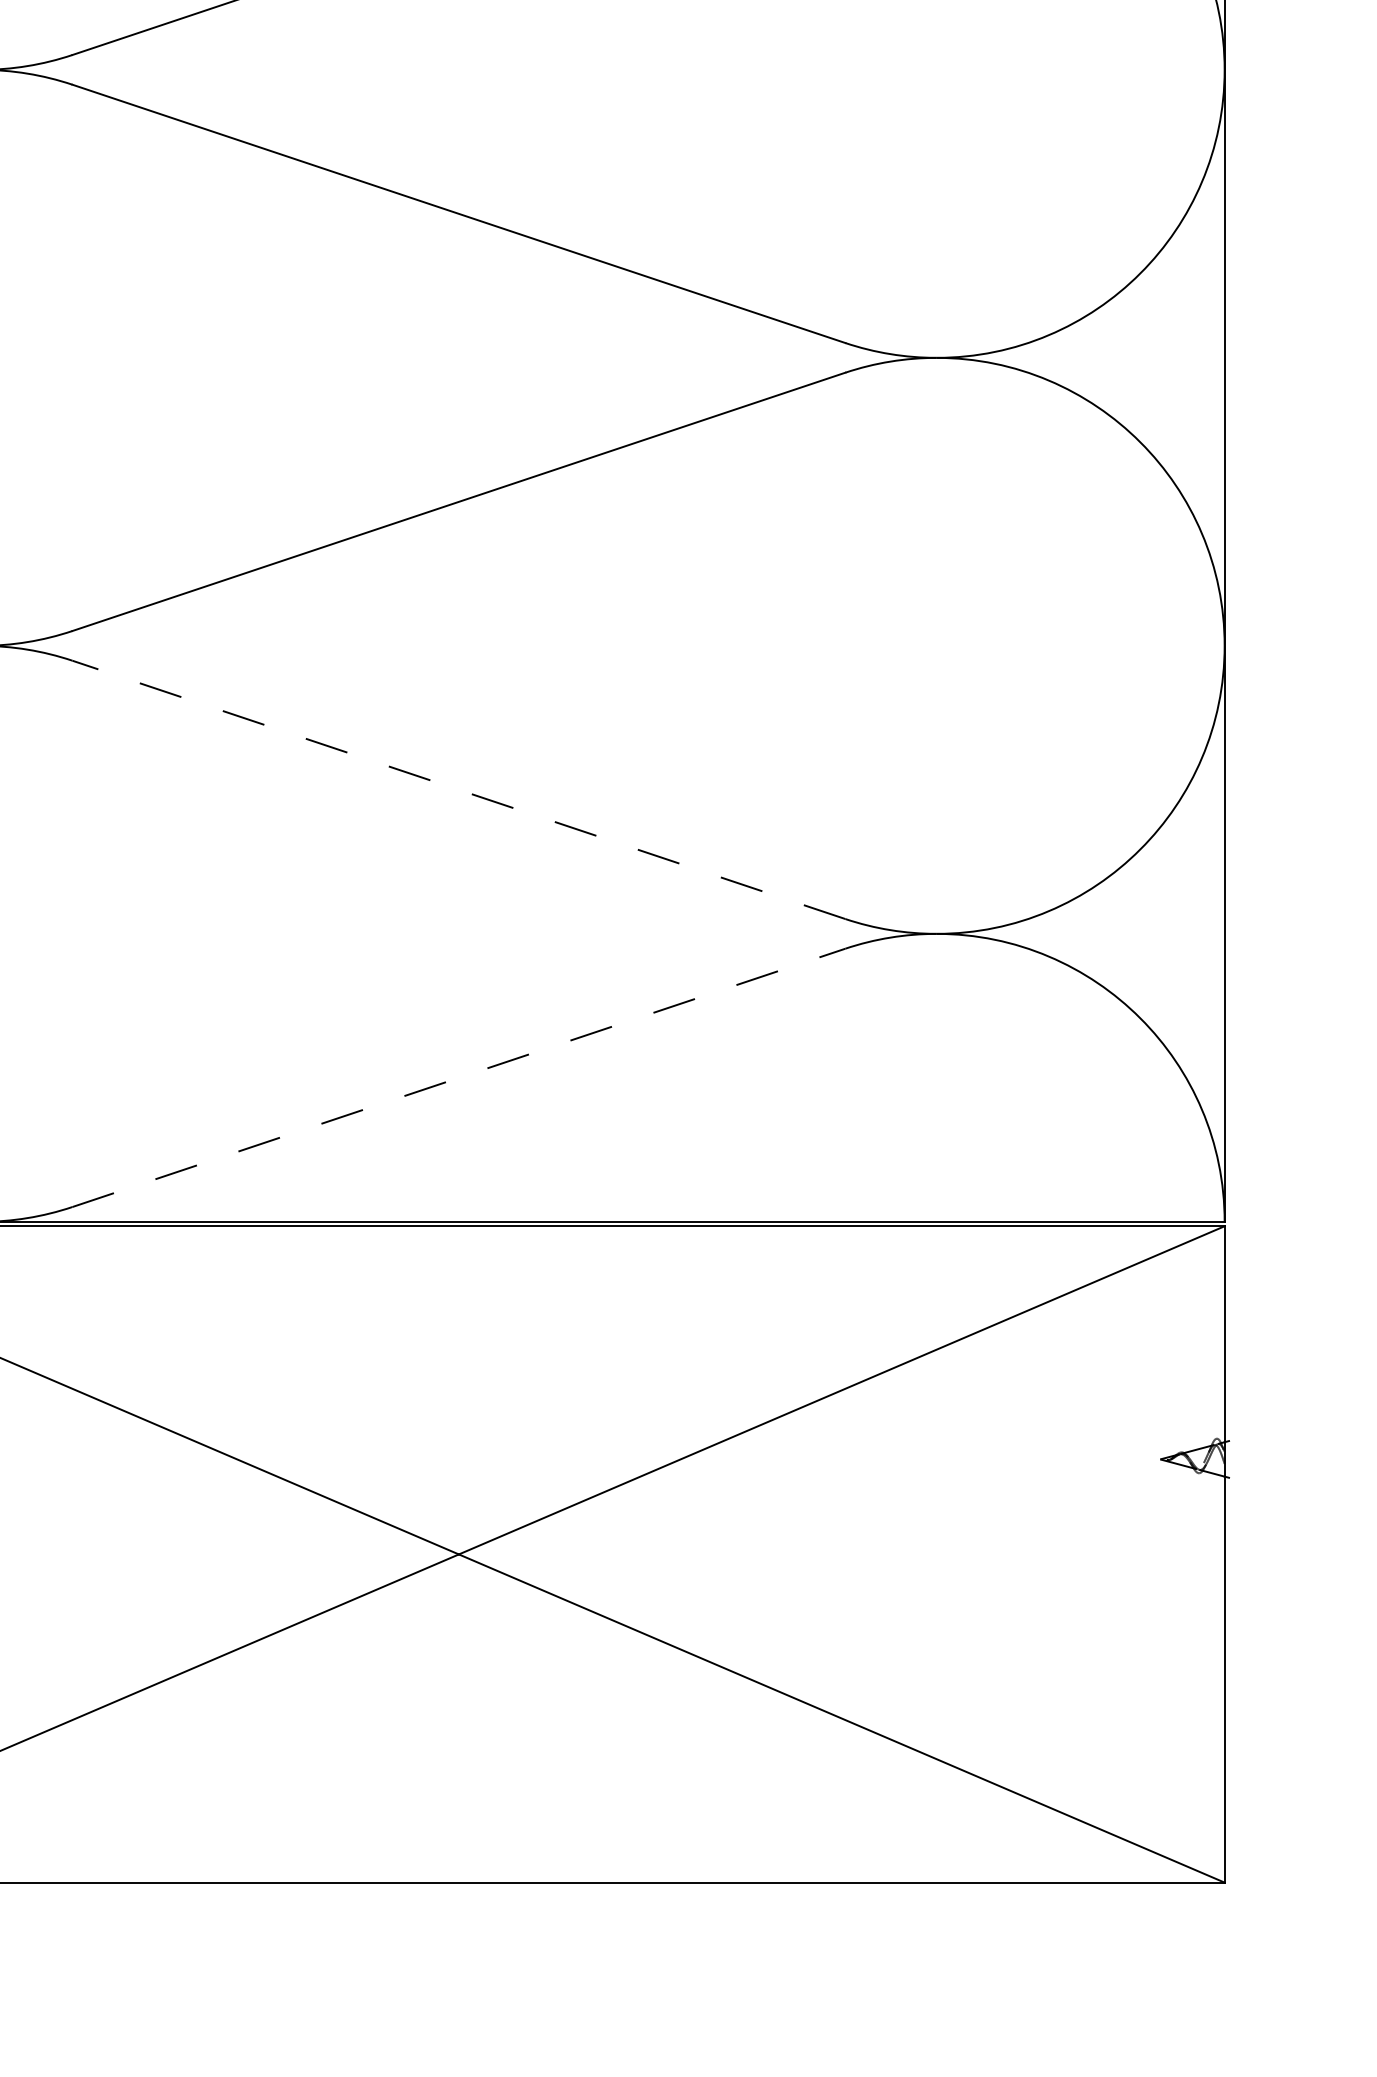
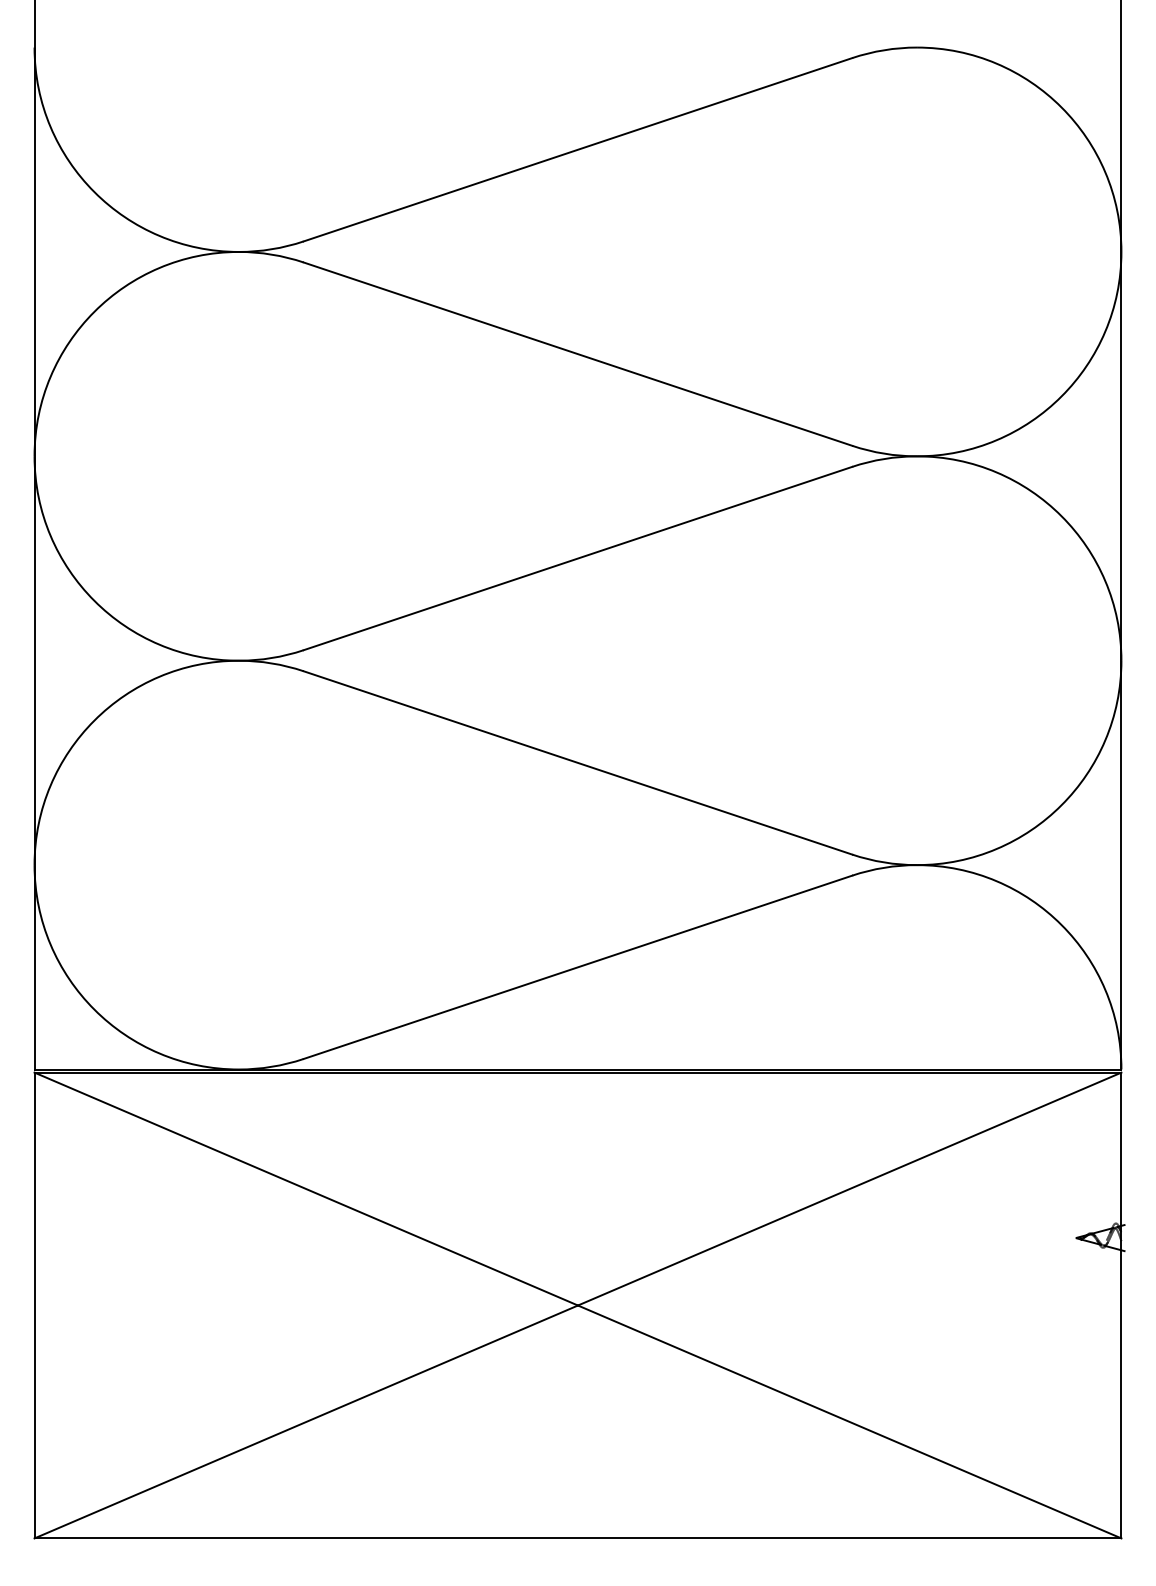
line: (458, 789) -> (577, 762), dashed -> solid
line: (459, 1078) -> (578, 967), dashed -> solid

